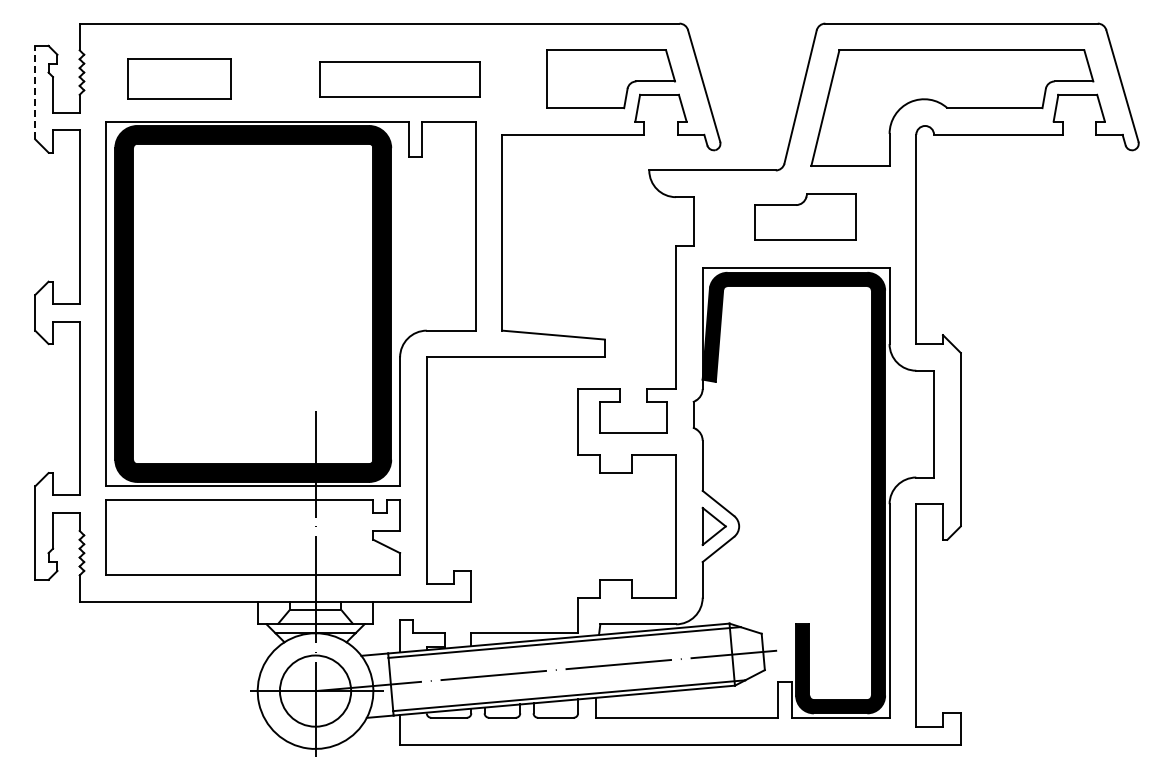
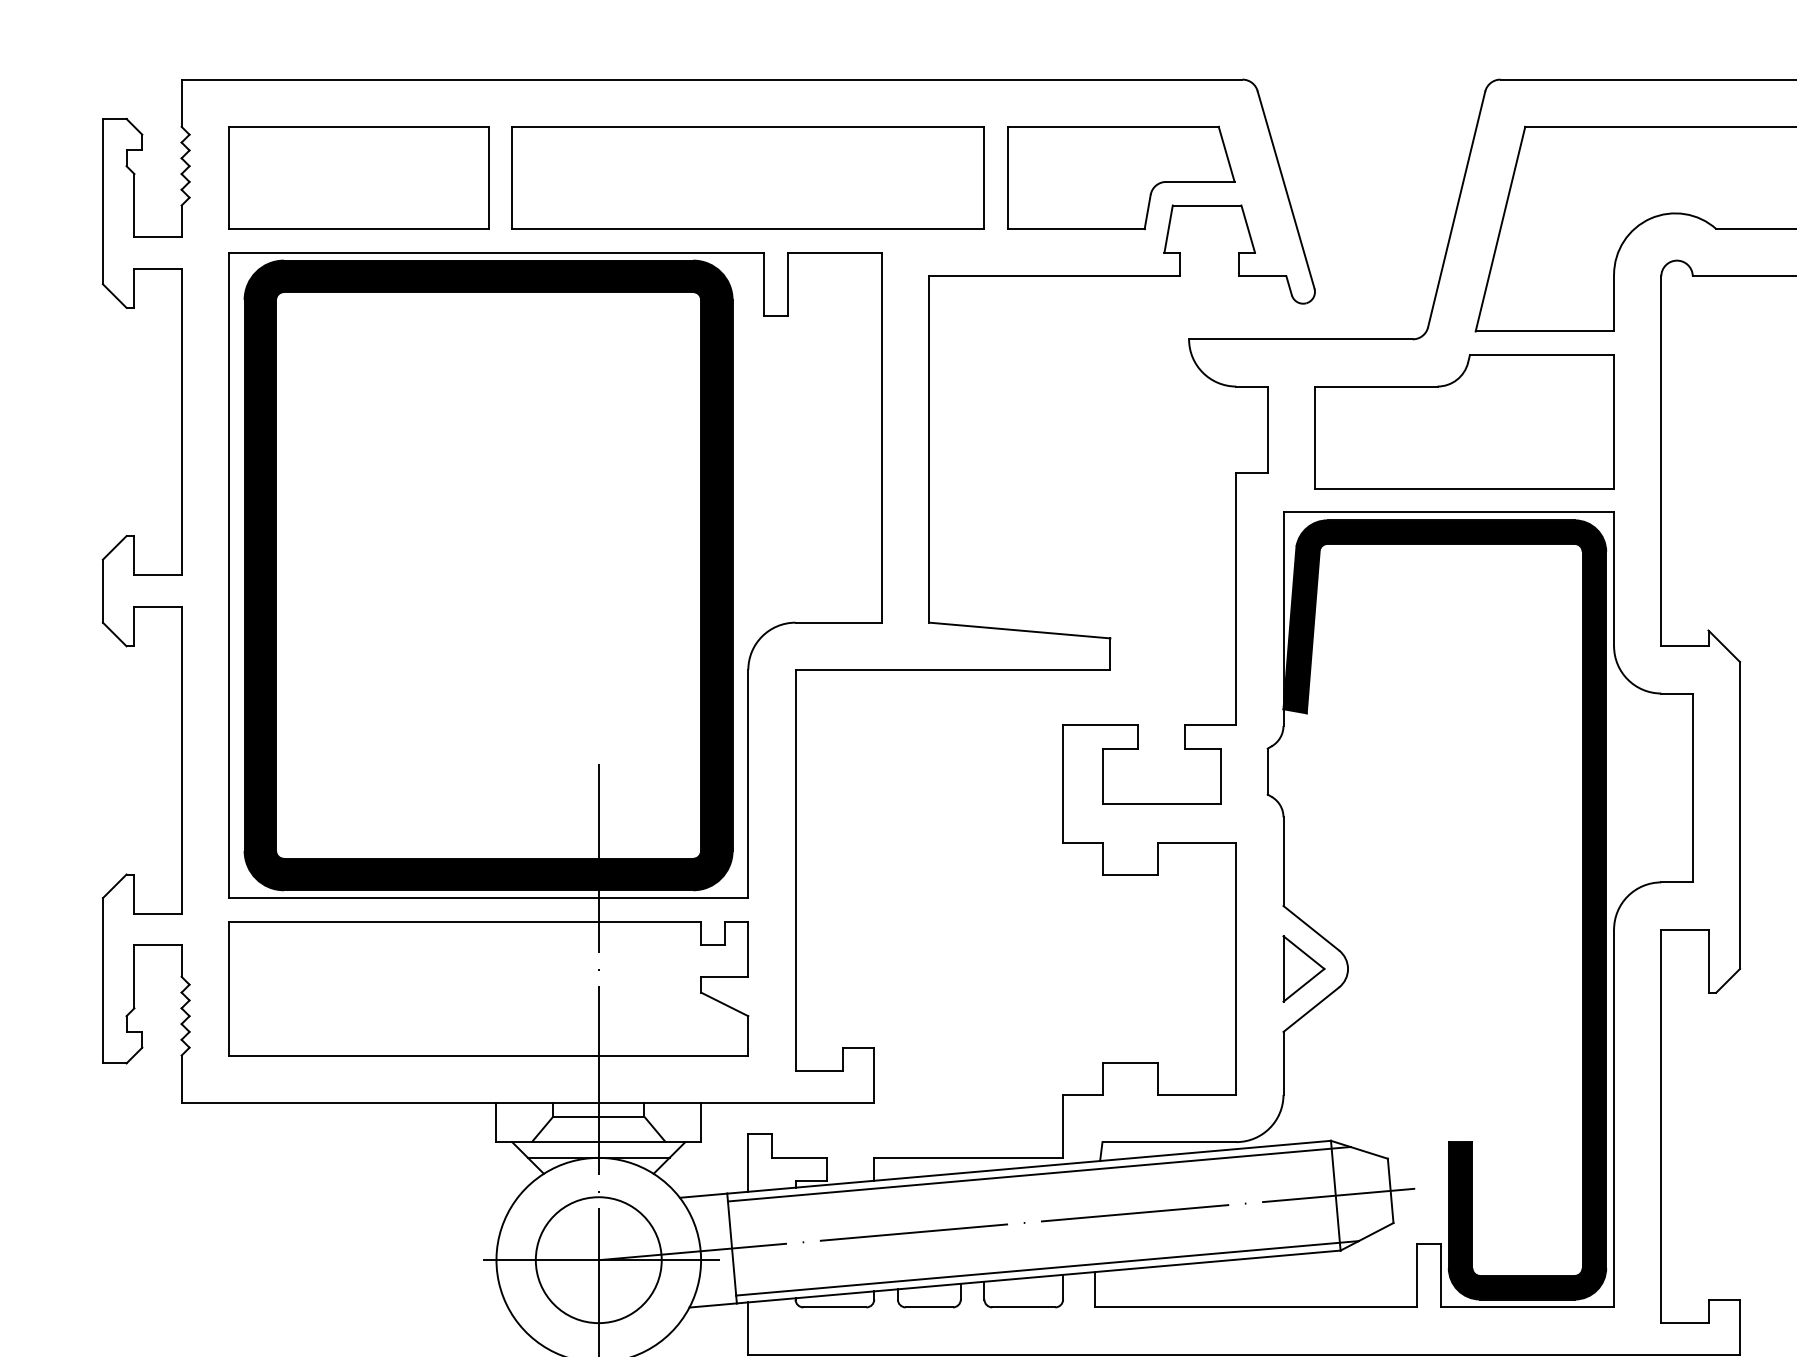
part: (179, 78) -> (358, 176), size x1.43
part: (400, 78) -> (749, 176), size x1.67
line: (35, 92) -> (103, 201), dashed -> solid
part: (805, 216) -> (1465, 420), size x1.67

